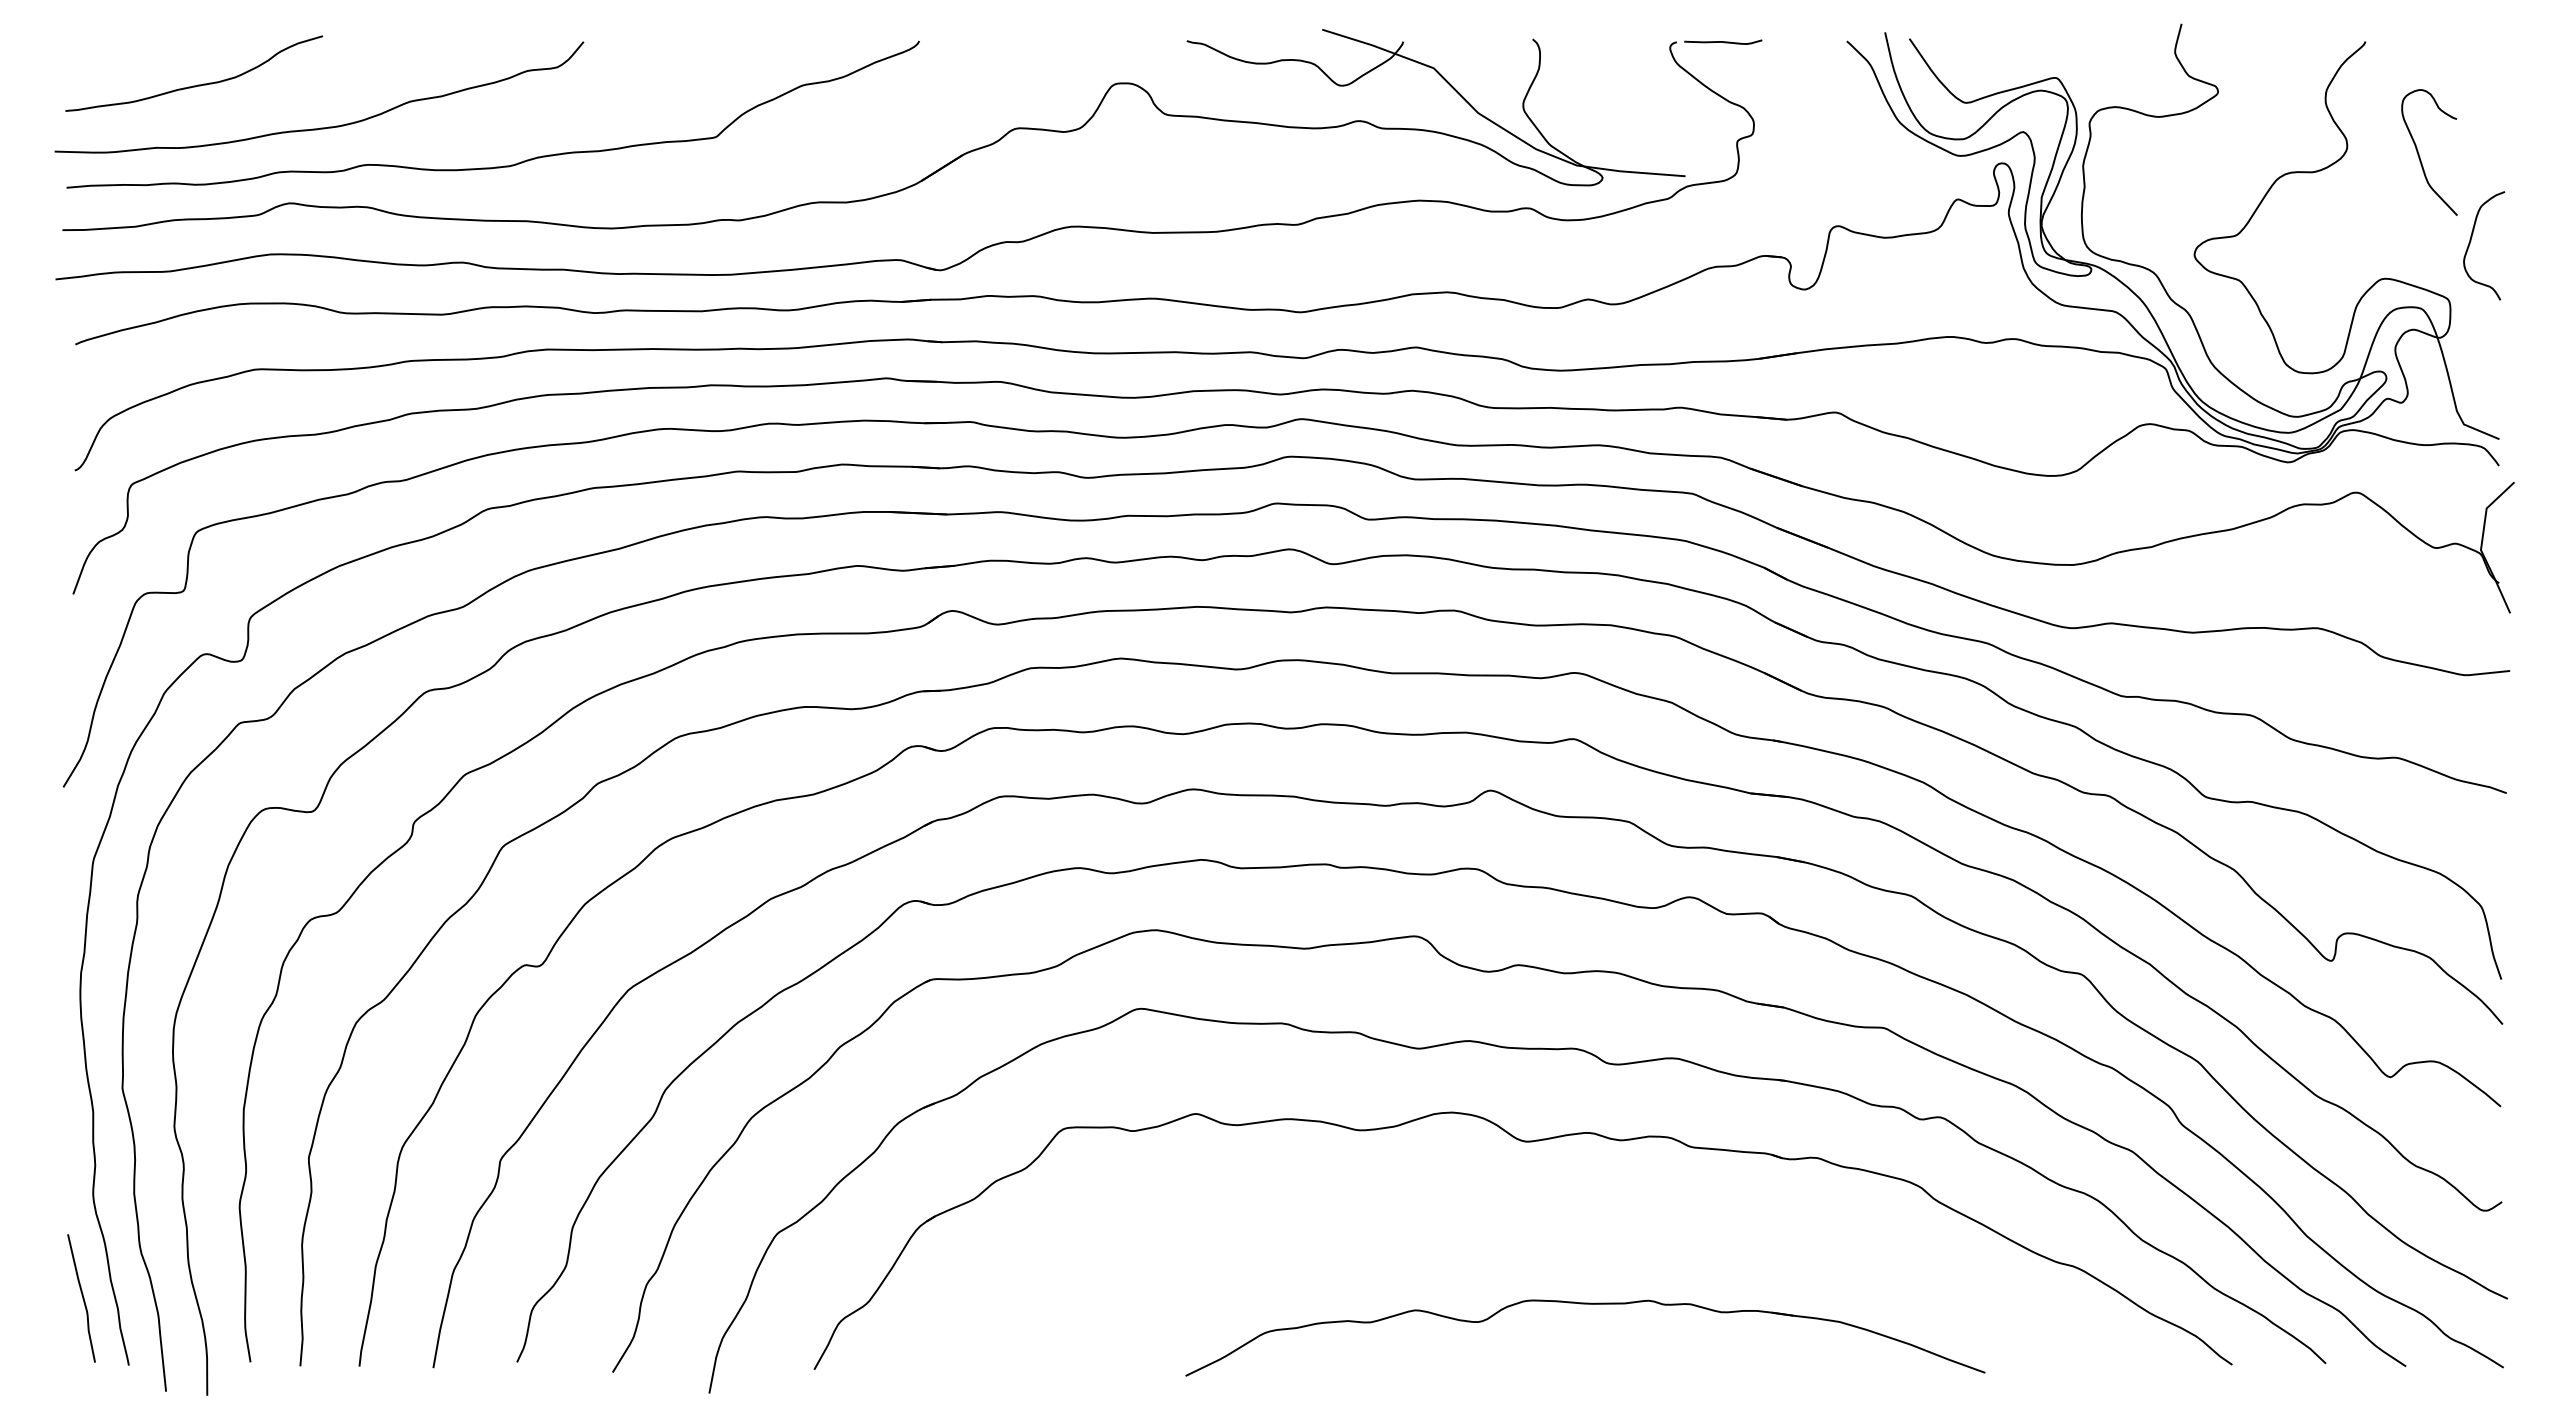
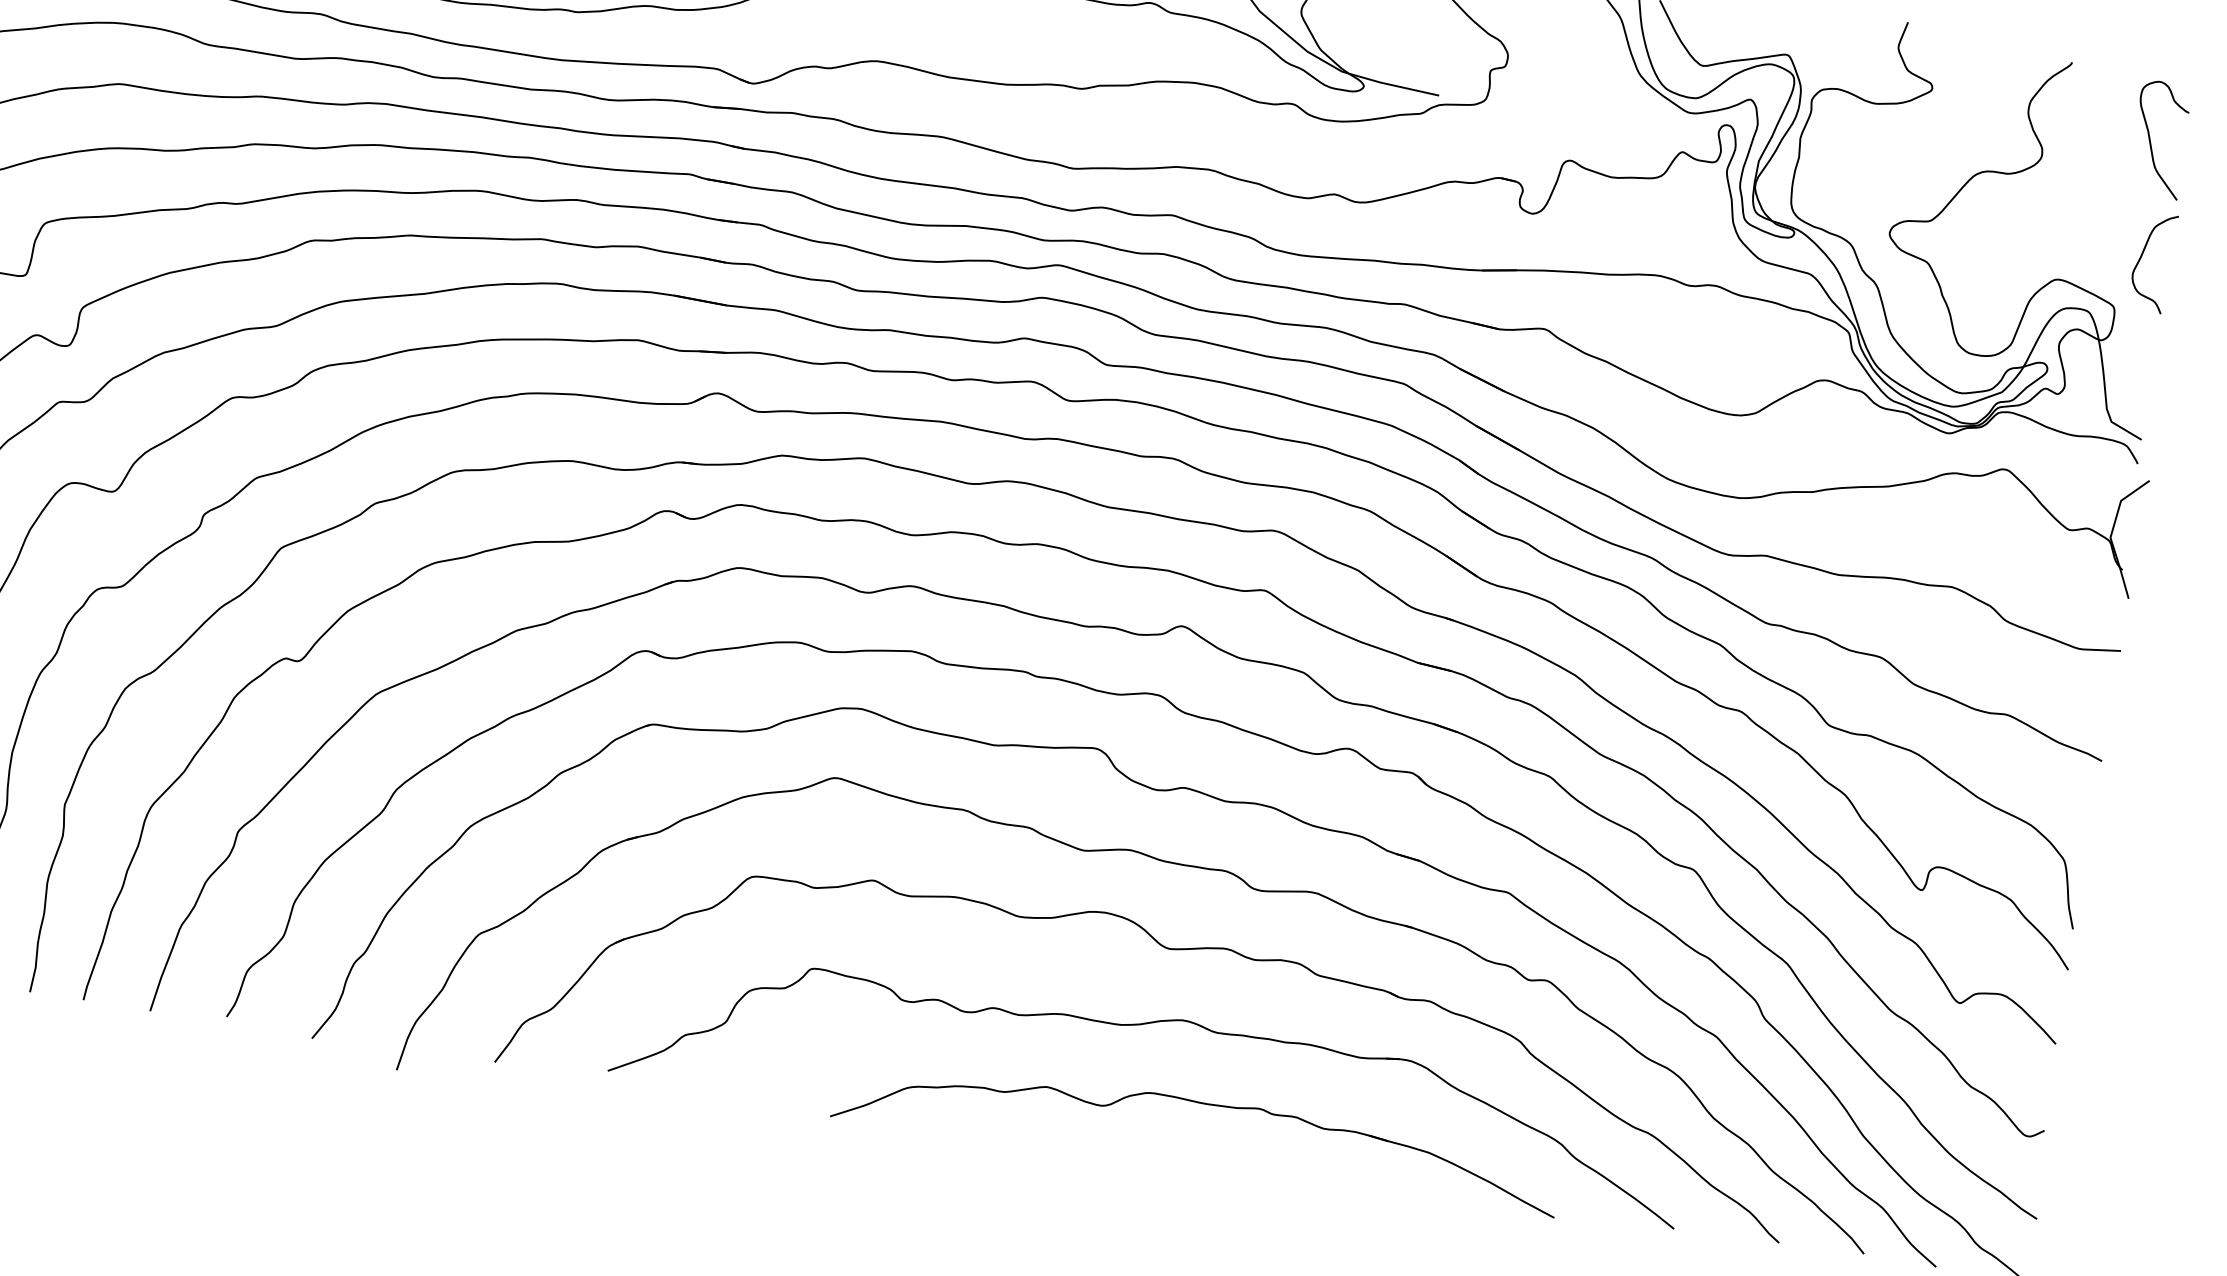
curve: (2419, 153) -> (2150, 139), moved
part: (1509, 1228) -> (1142, 1025), added

